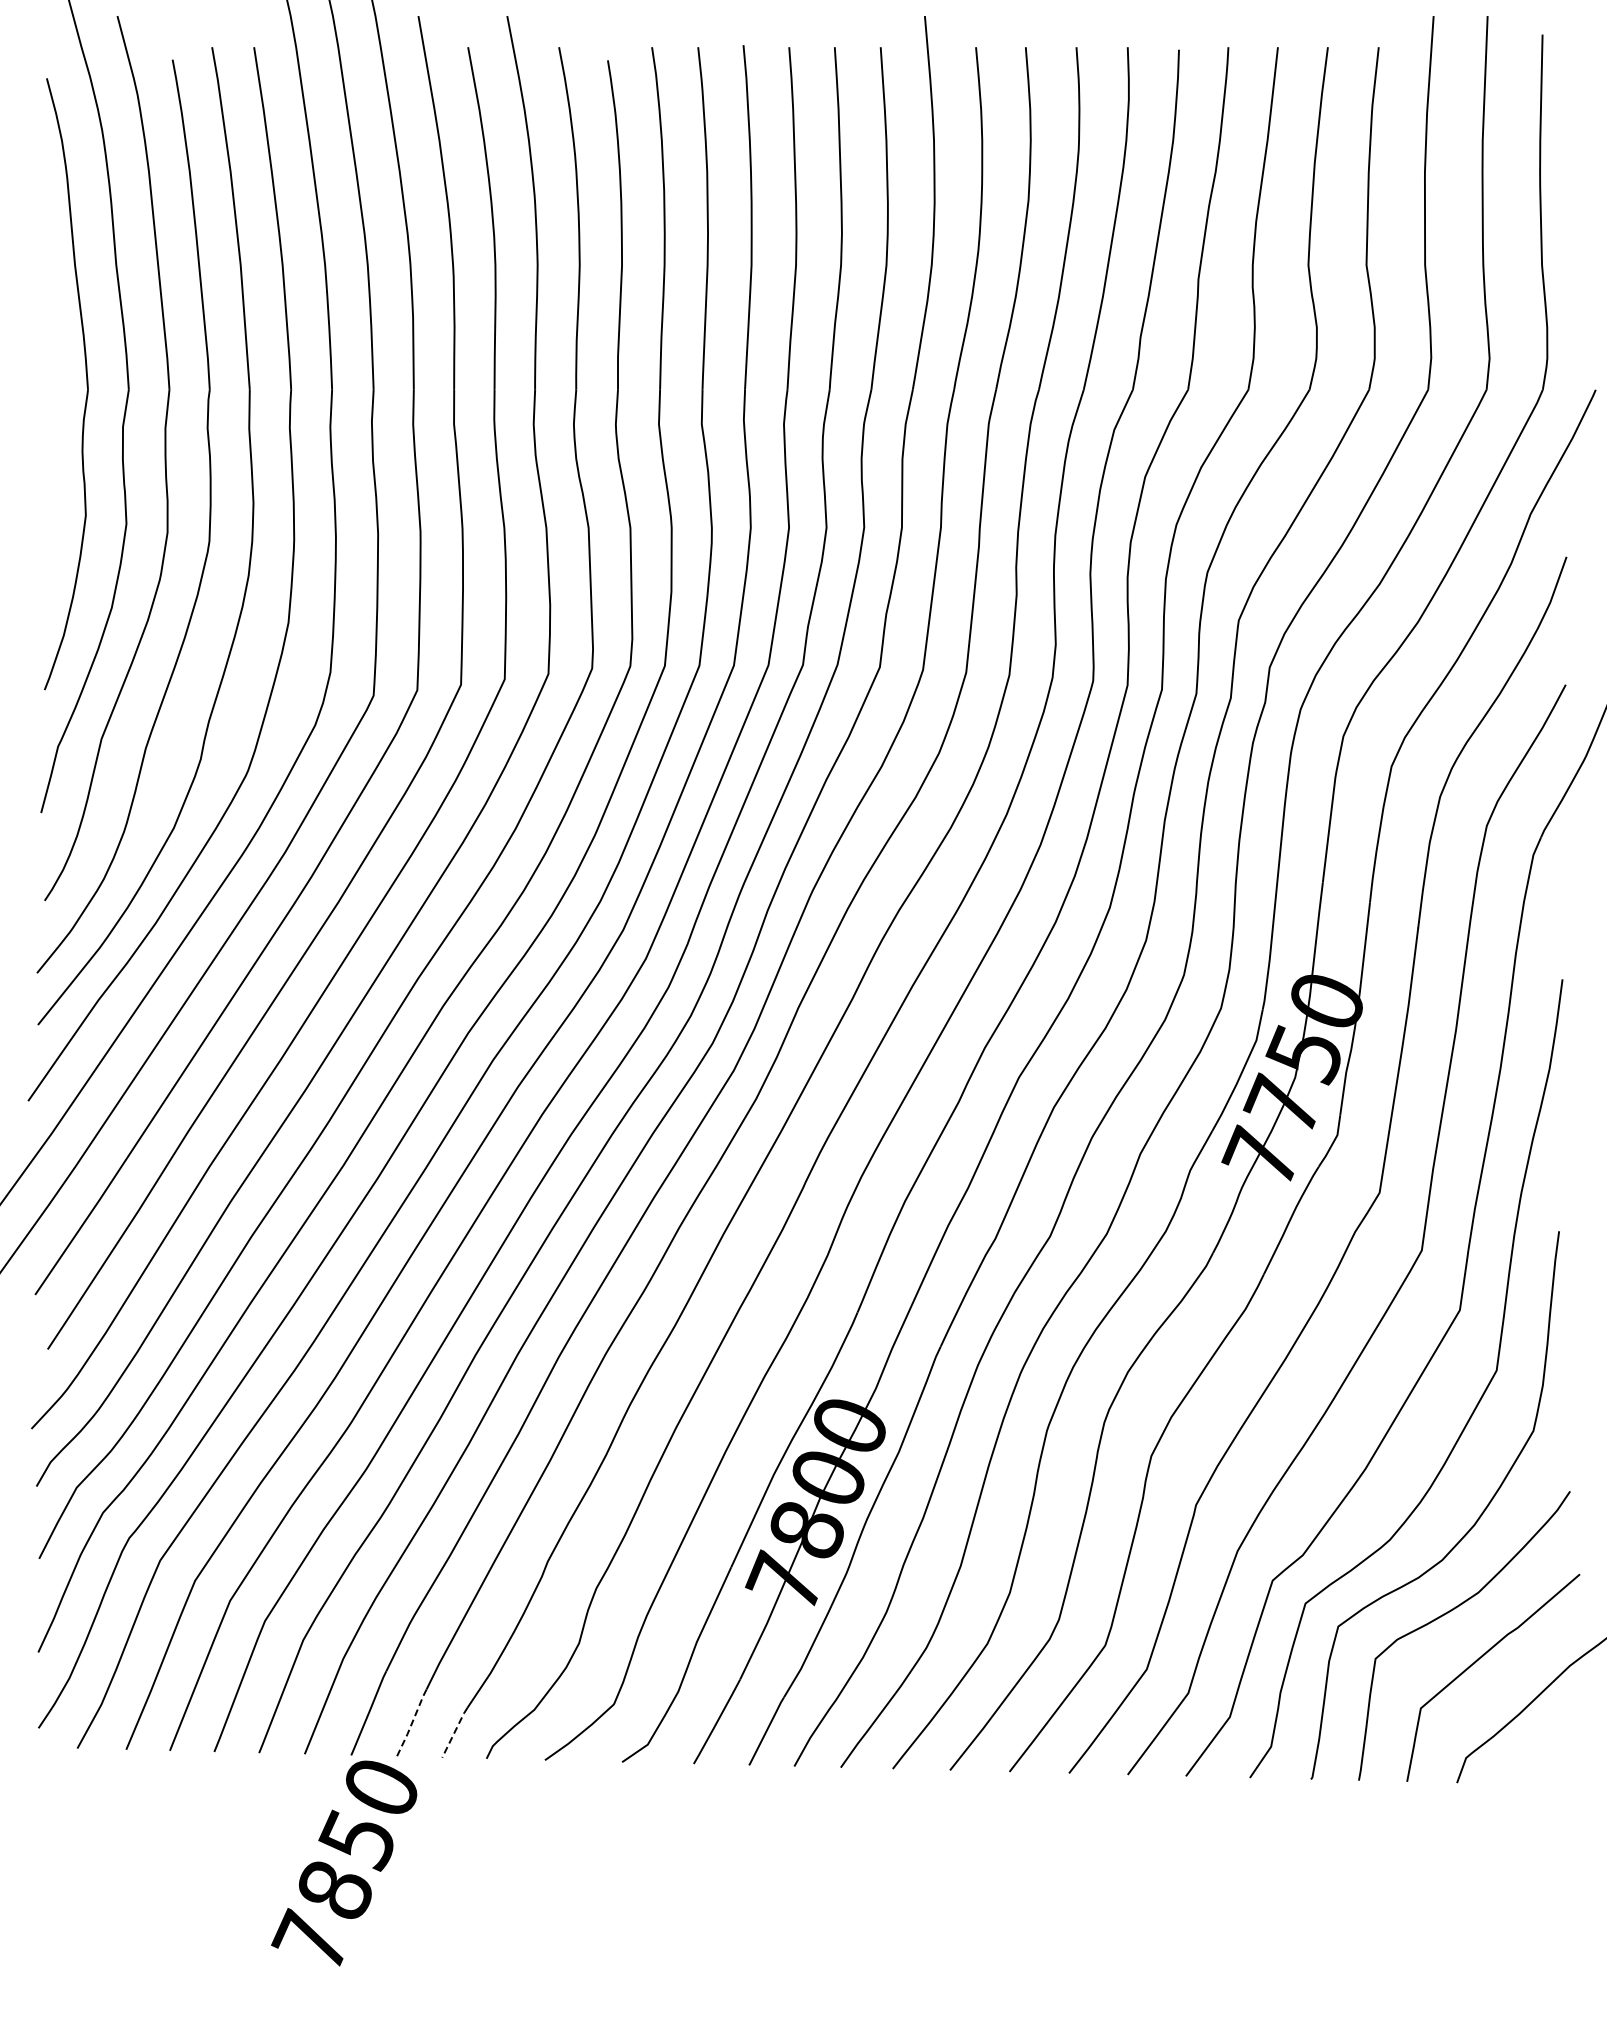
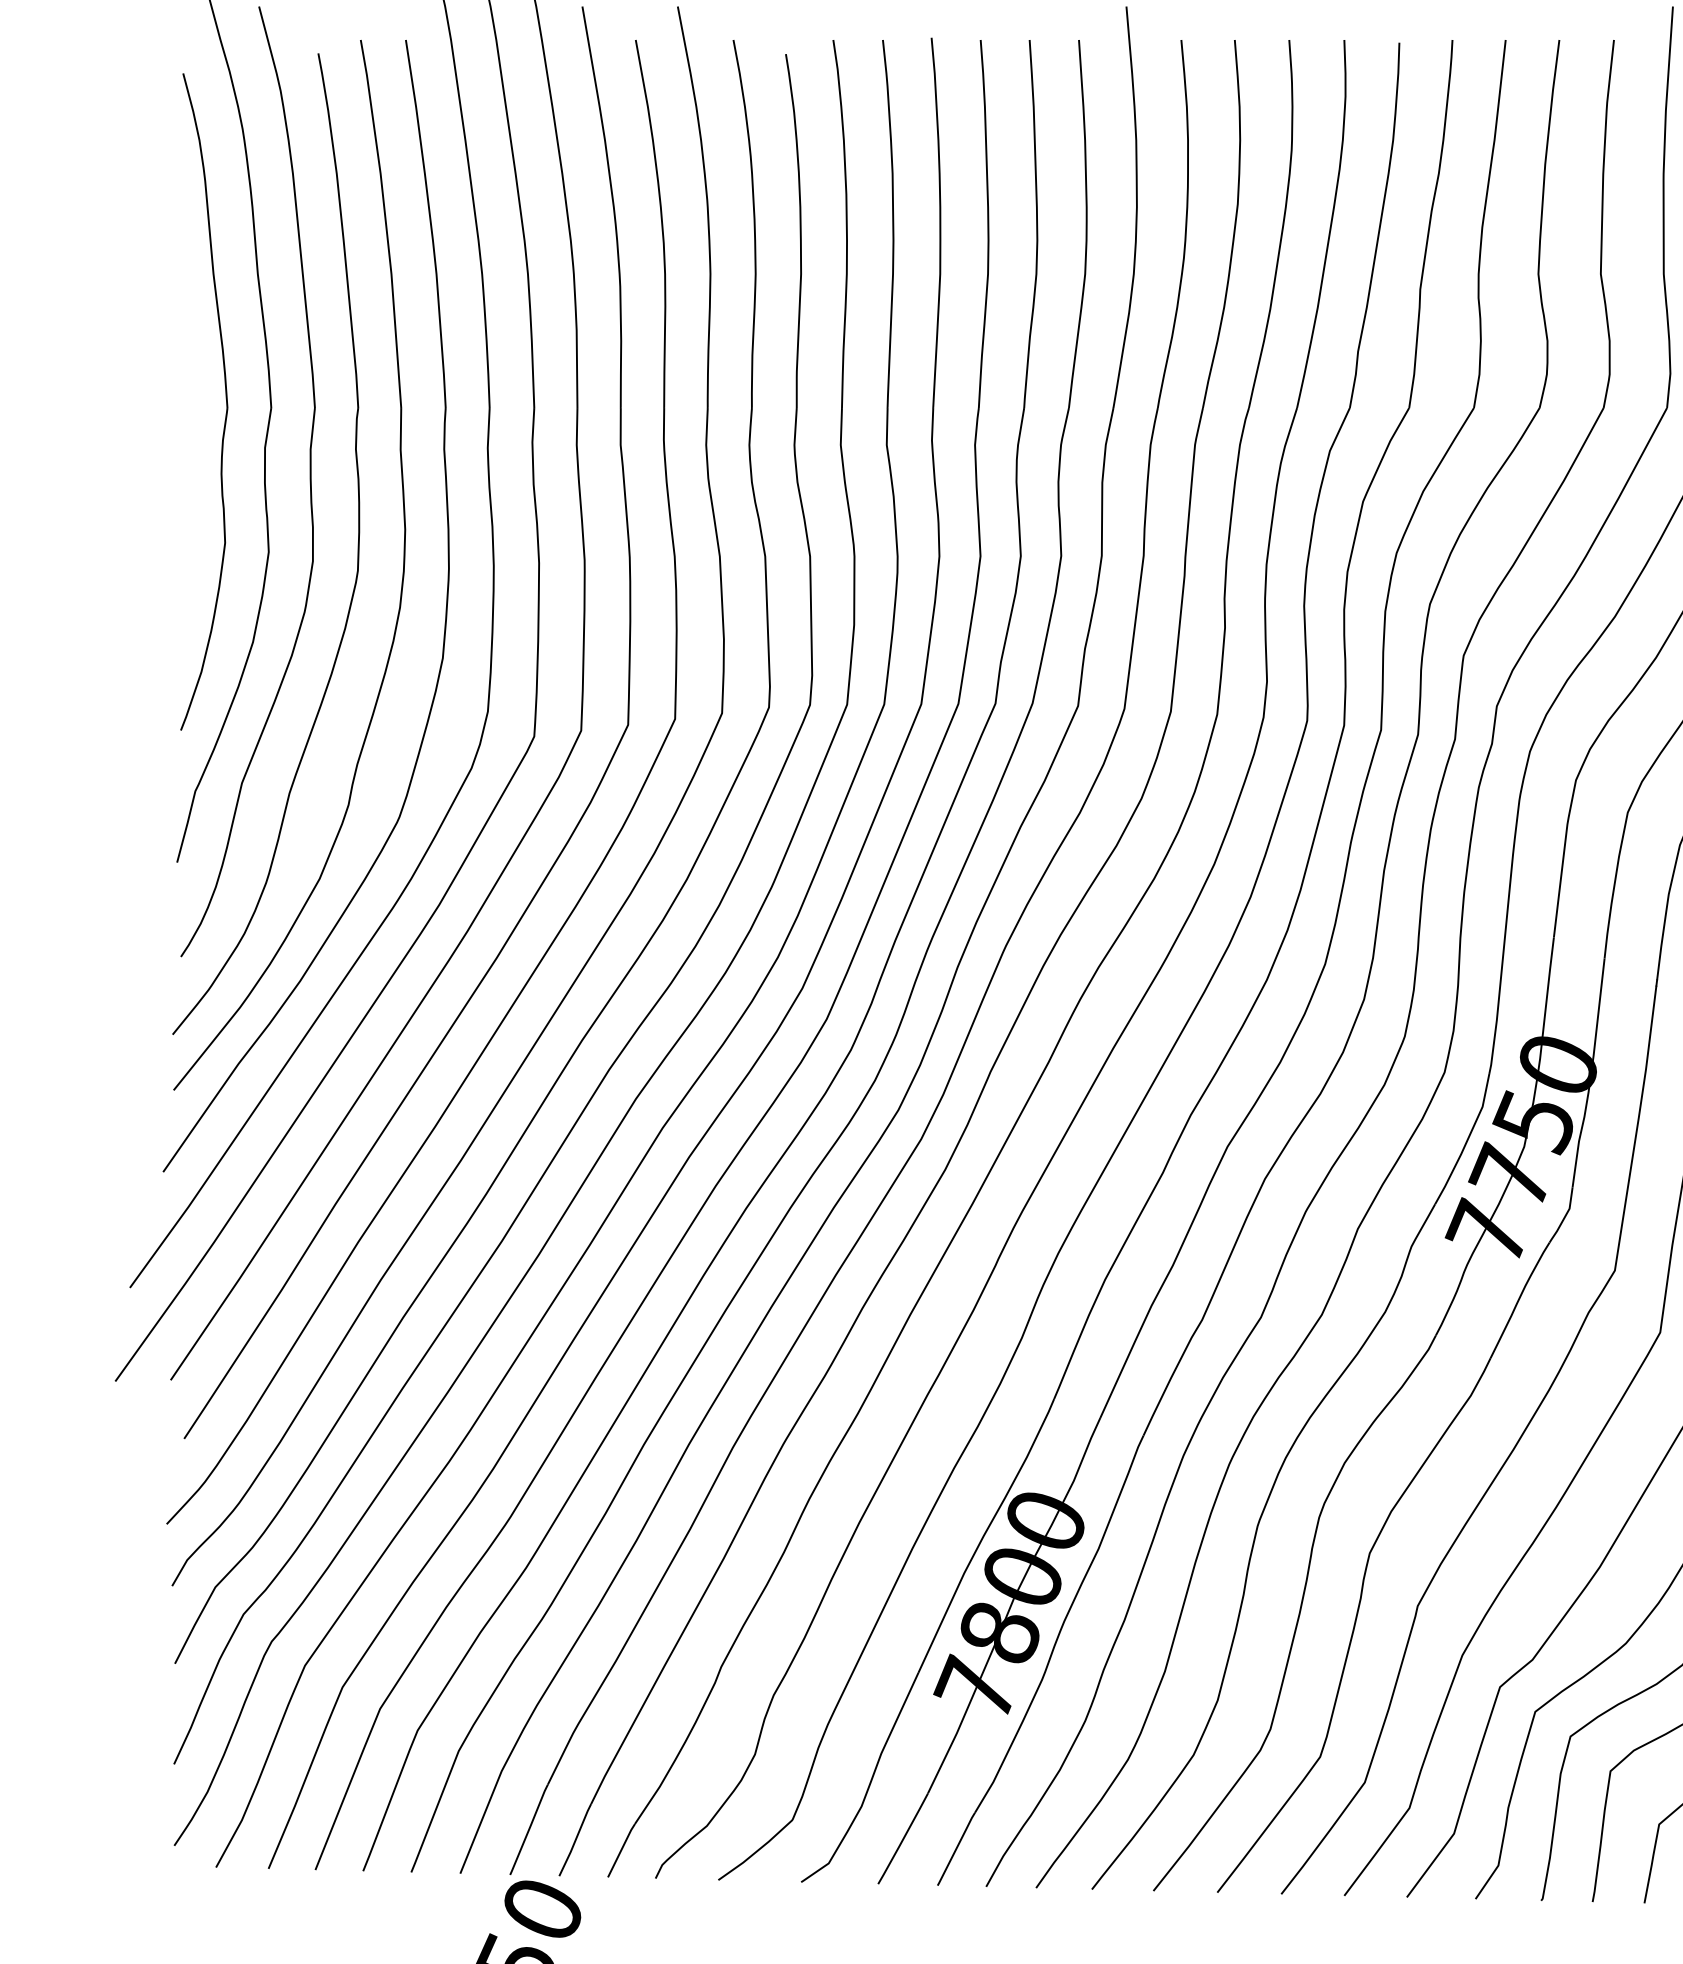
line: (412, 1723) -> (576, 1840), dashed -> solid
line: (455, 1731) -> (622, 1849), dashed -> solid

